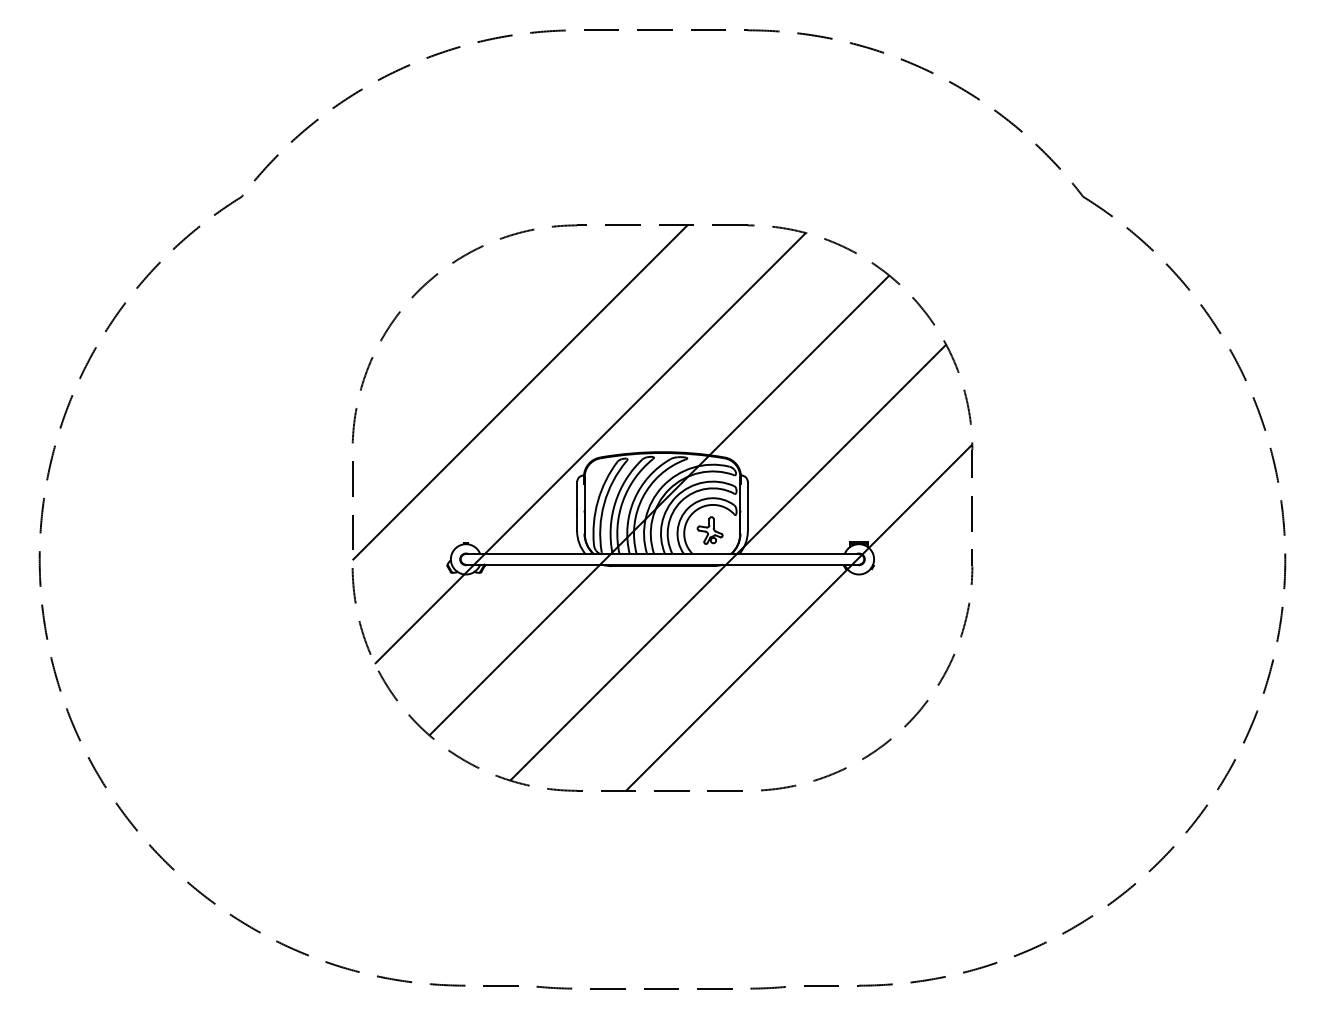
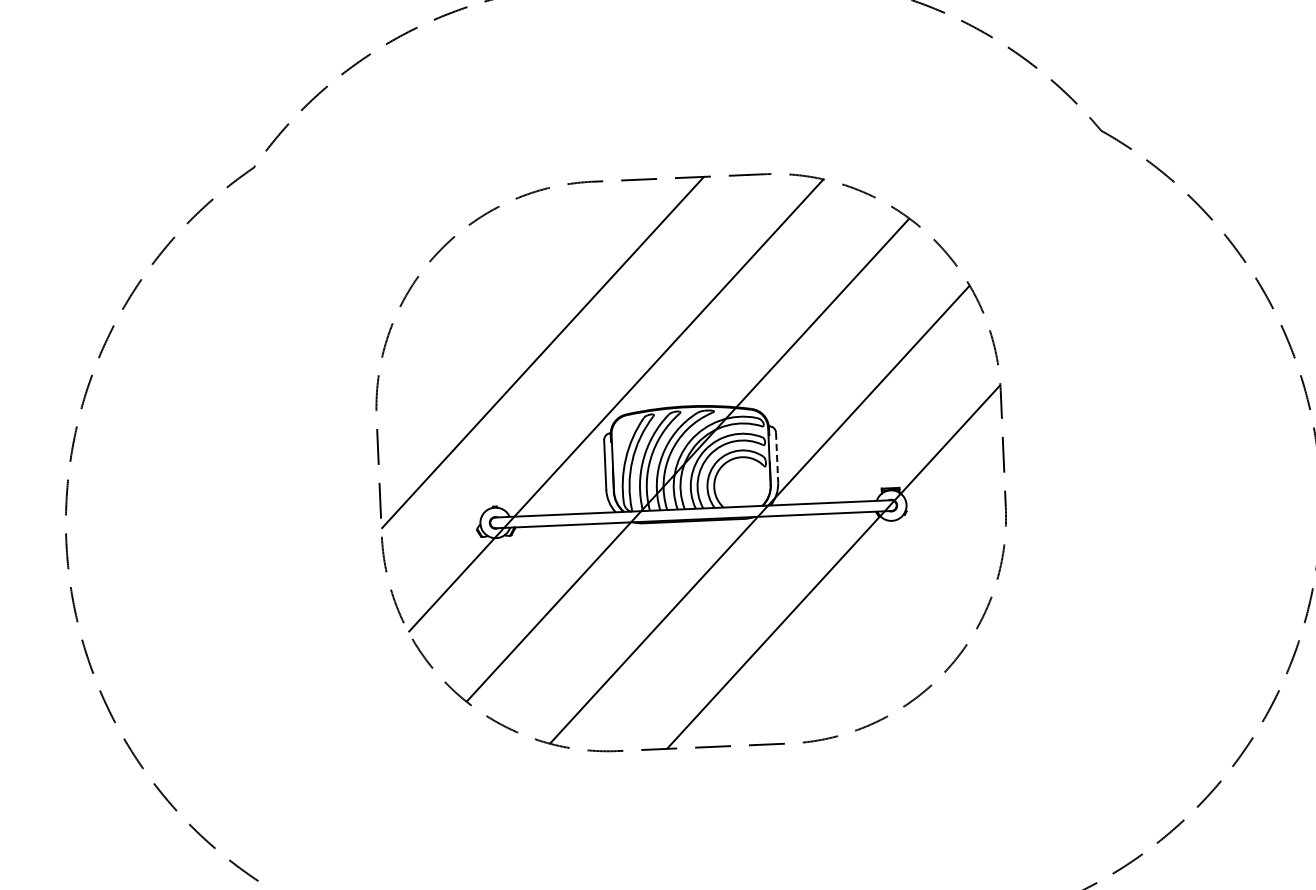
line: (747, 506) -> (776, 457), solid -> dashed
part: (709, 530) -> (739, 483), removed

